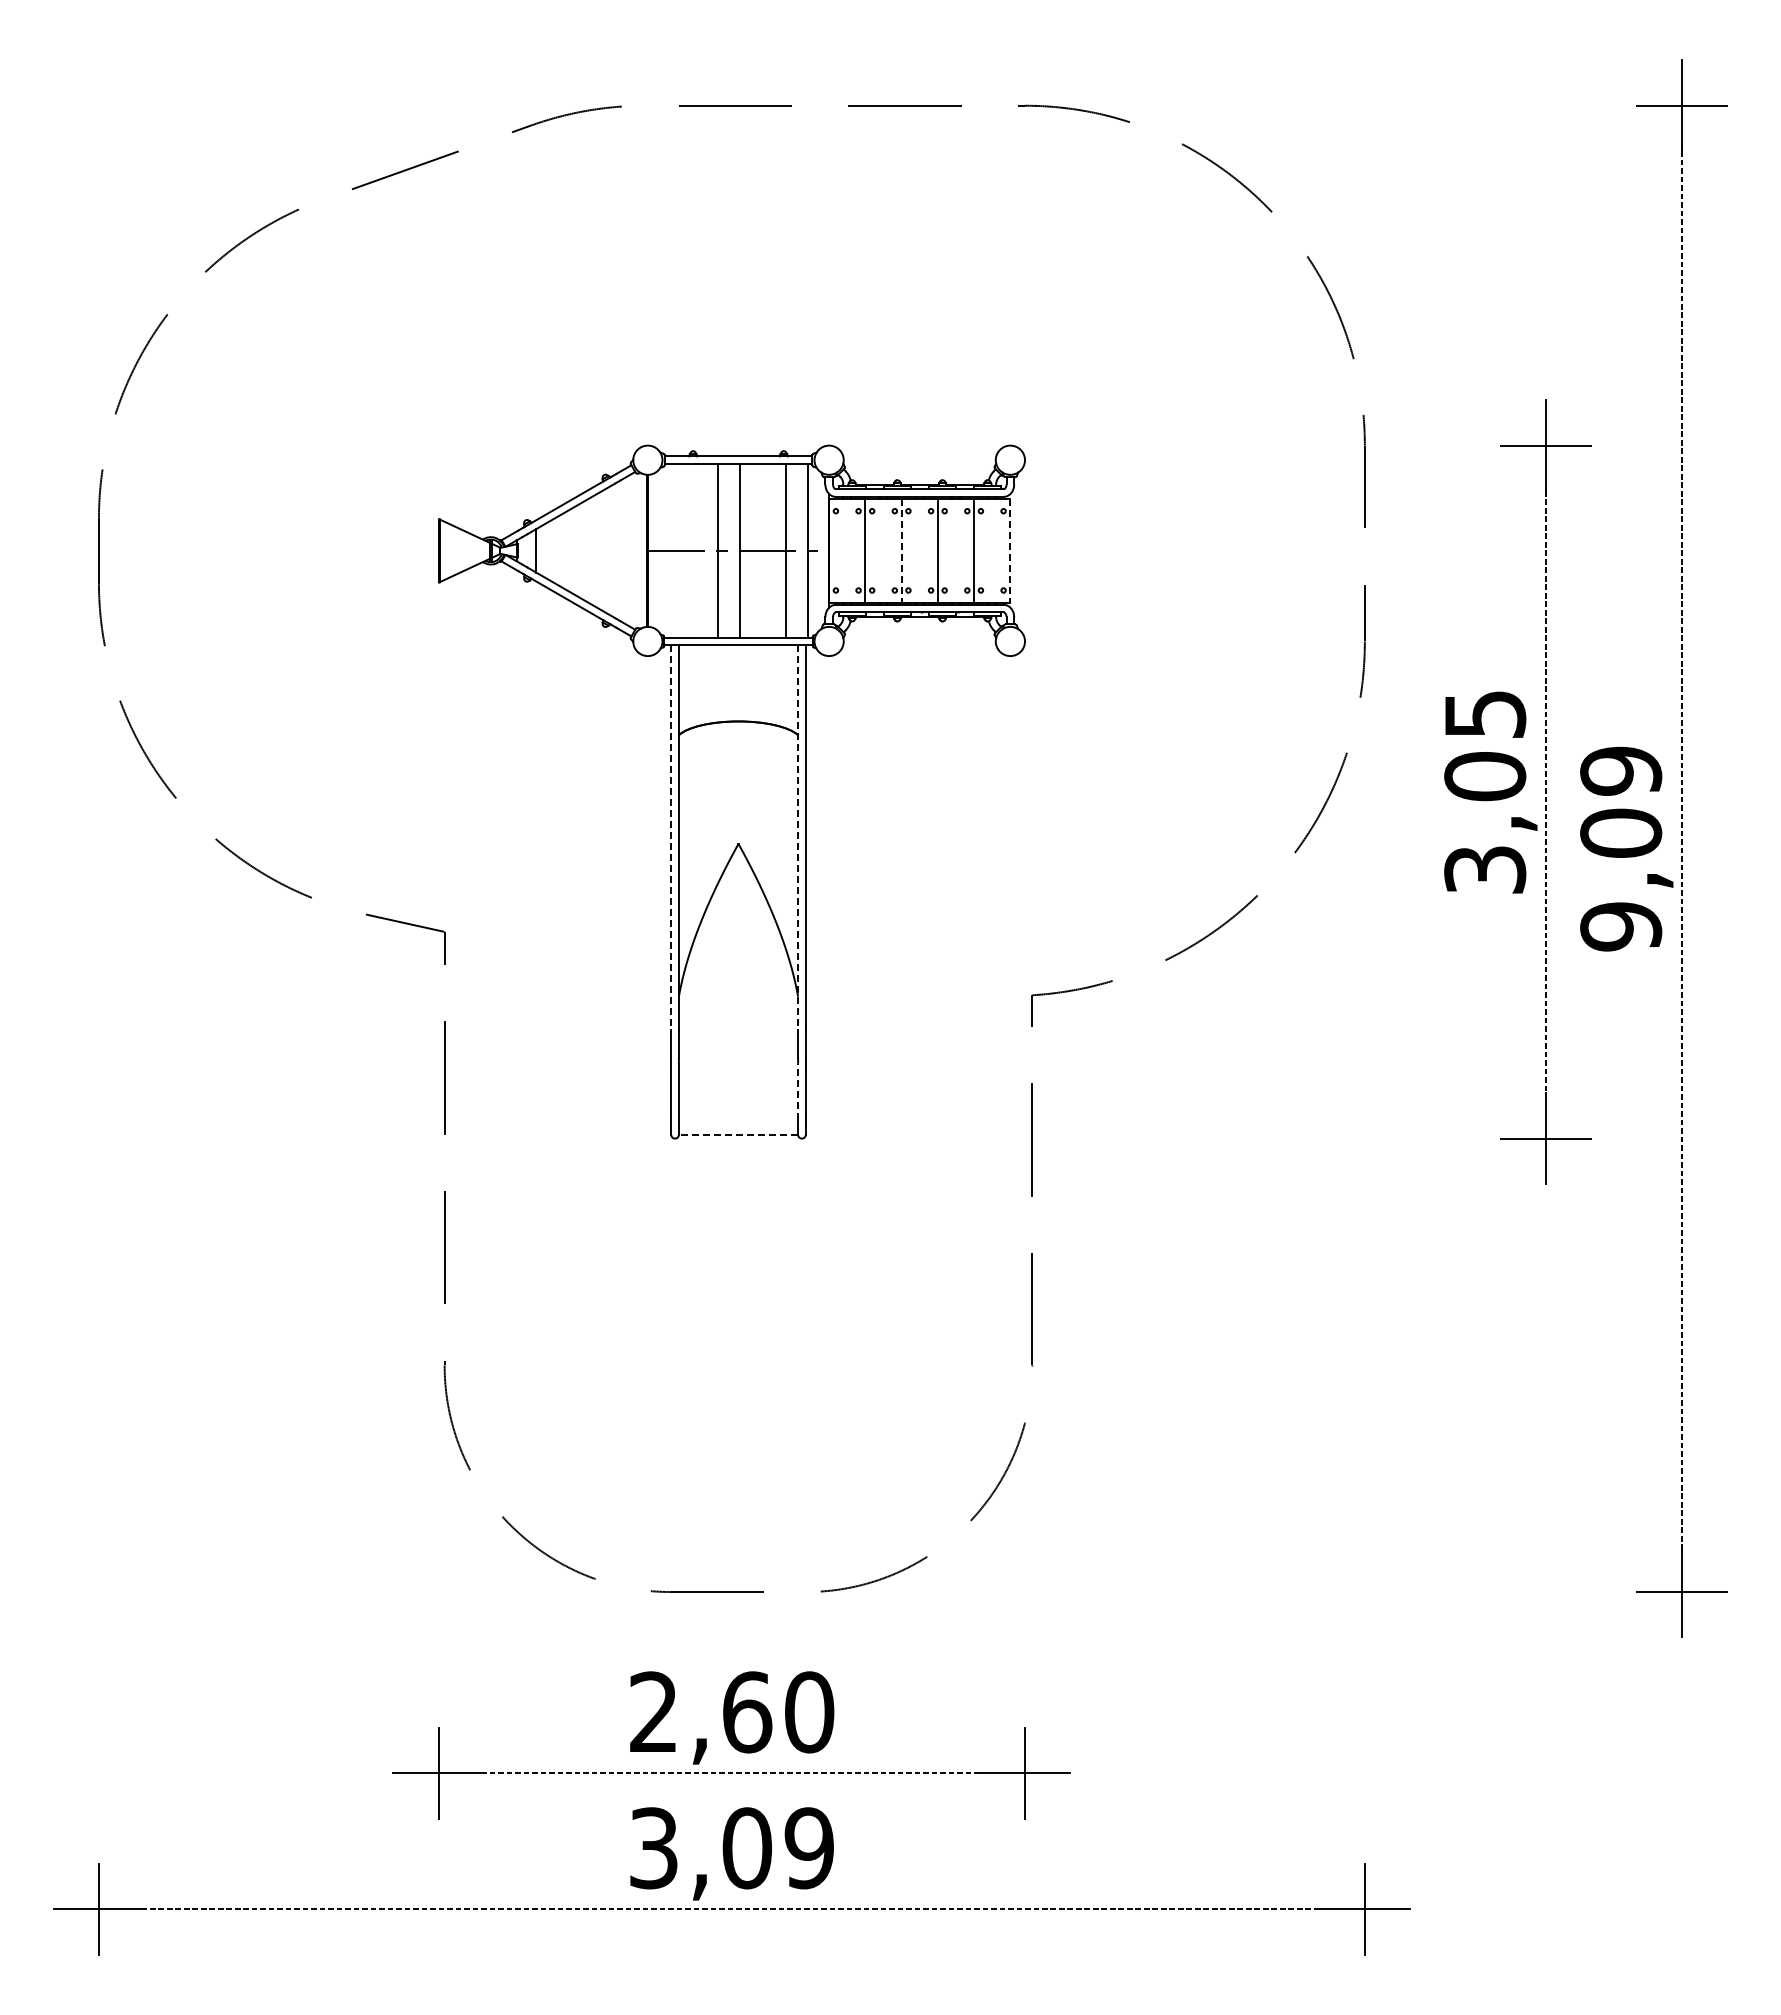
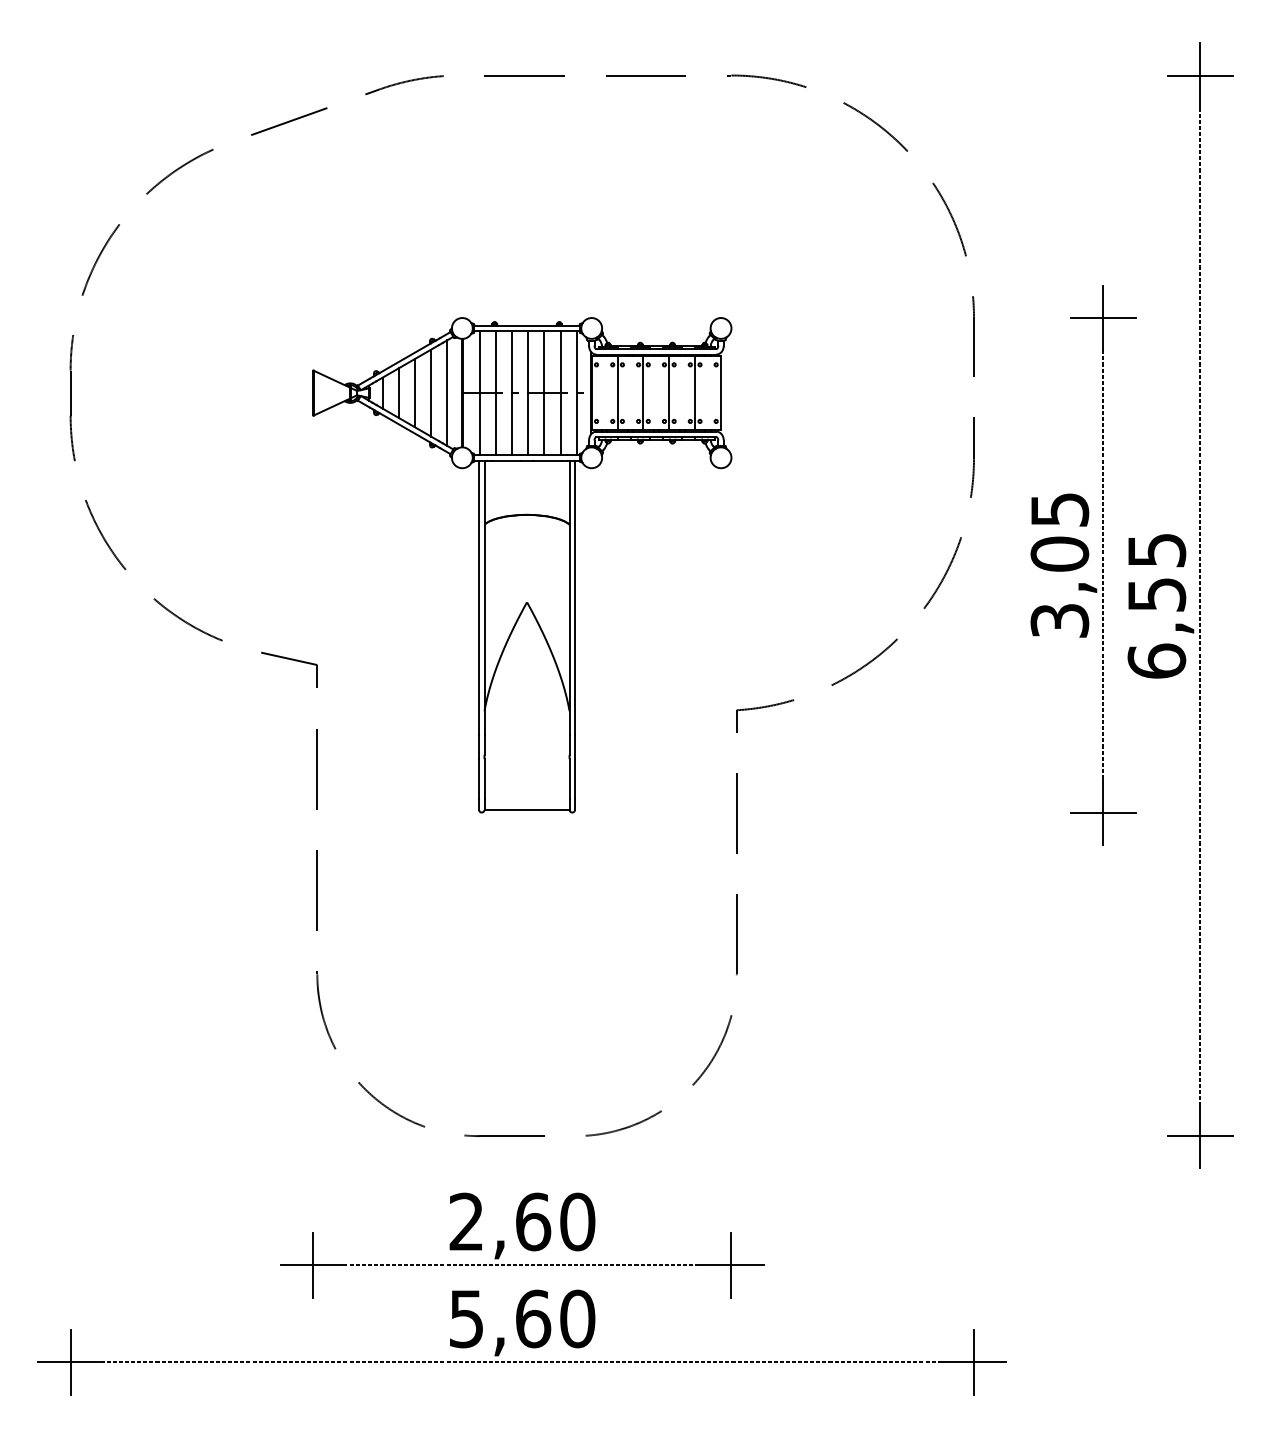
line: (558, 550) -> (398, 392), added
line: (581, 550) -> (414, 392), added
line: (604, 550) -> (431, 392), added
line: (626, 550) -> (447, 392), added
line: (672, 550) -> (479, 392), added
line: (694, 550) -> (495, 392), added
line: (762, 550) -> (544, 392), added
line: (901, 551) -> (643, 393), dashed -> solid
line: (1010, 551) -> (721, 393), dashed -> solid
line: (671, 838) -> (479, 598), dashed -> solid
line: (798, 838) -> (569, 598), dashed -> solid
text: (1621, 848) -> (1157, 605), 9,09 -> 6,55
line: (798, 1091) -> (569, 778), dashed -> solid
line: (738, 1135) -> (527, 810), dashed -> solid
text: (732, 1848) -> (522, 1319), 3,09 -> 5,60

